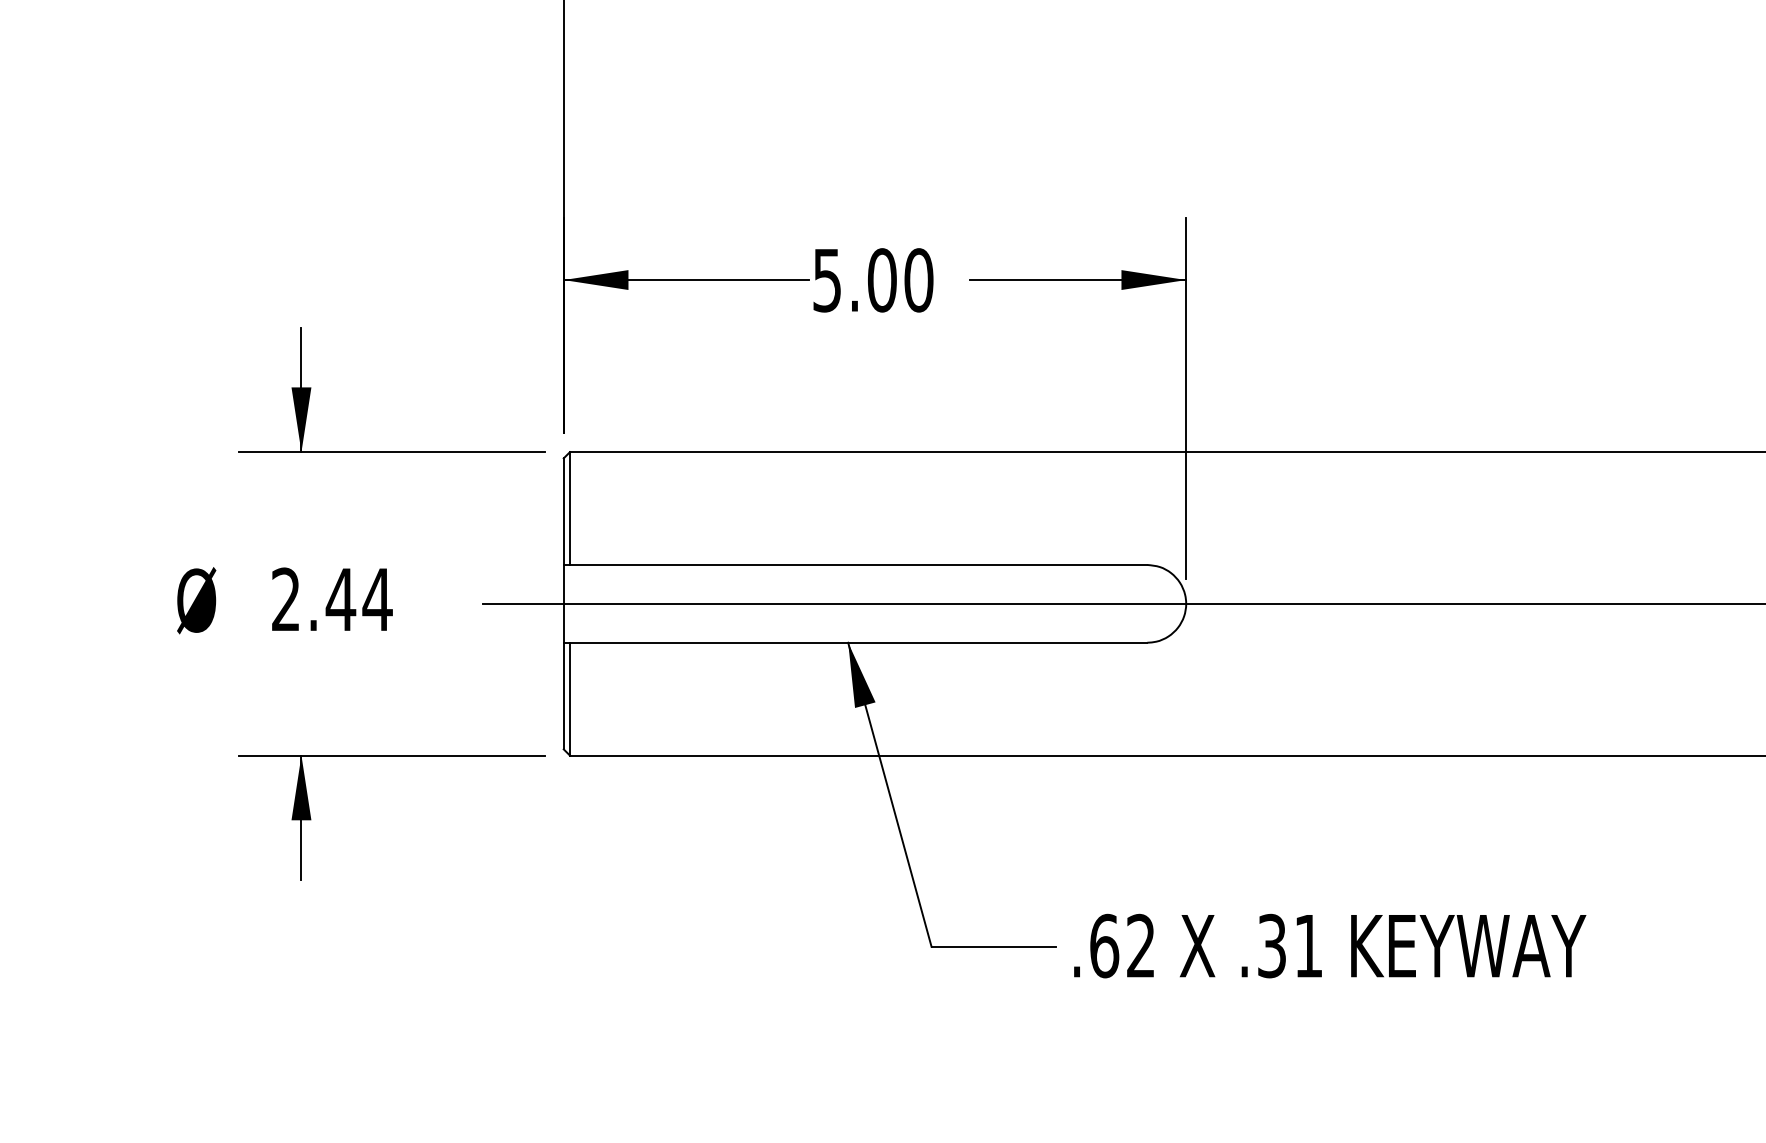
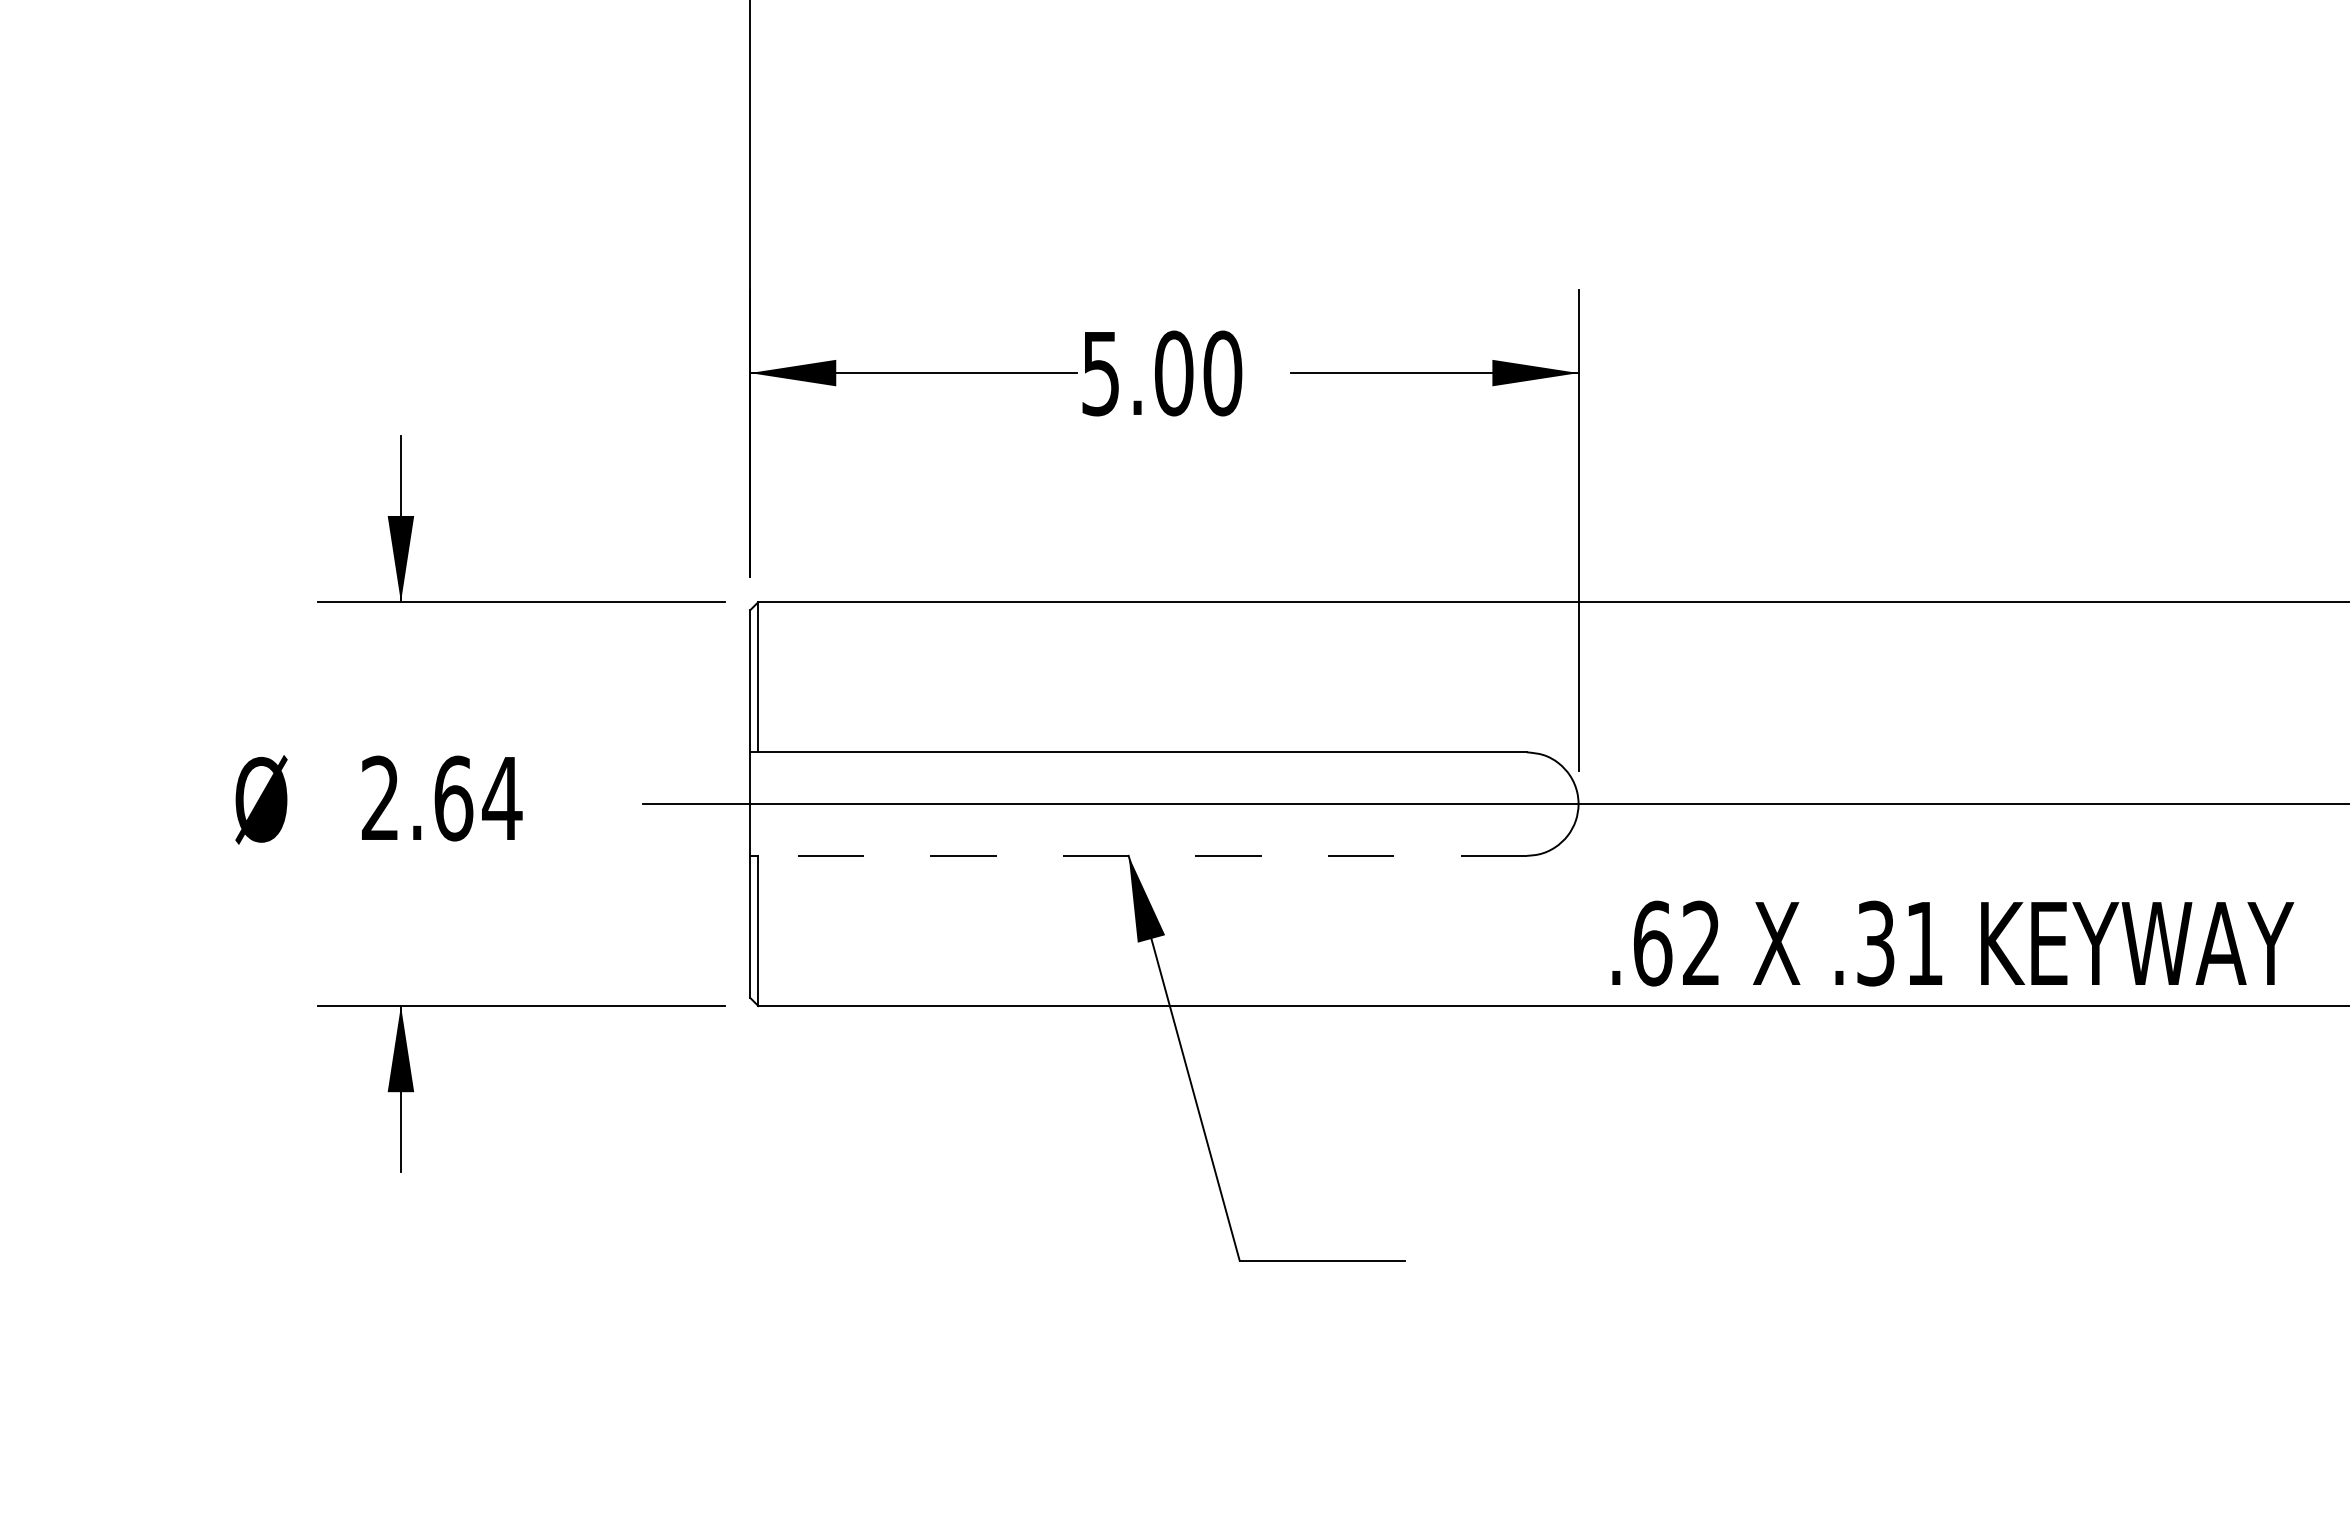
text: (340, 599) -> (453, 798), 2.44 -> 2.64
line: (858, 642) -> (1142, 855), solid -> dashed
text: (1330, 946) -> (1953, 943), moved

